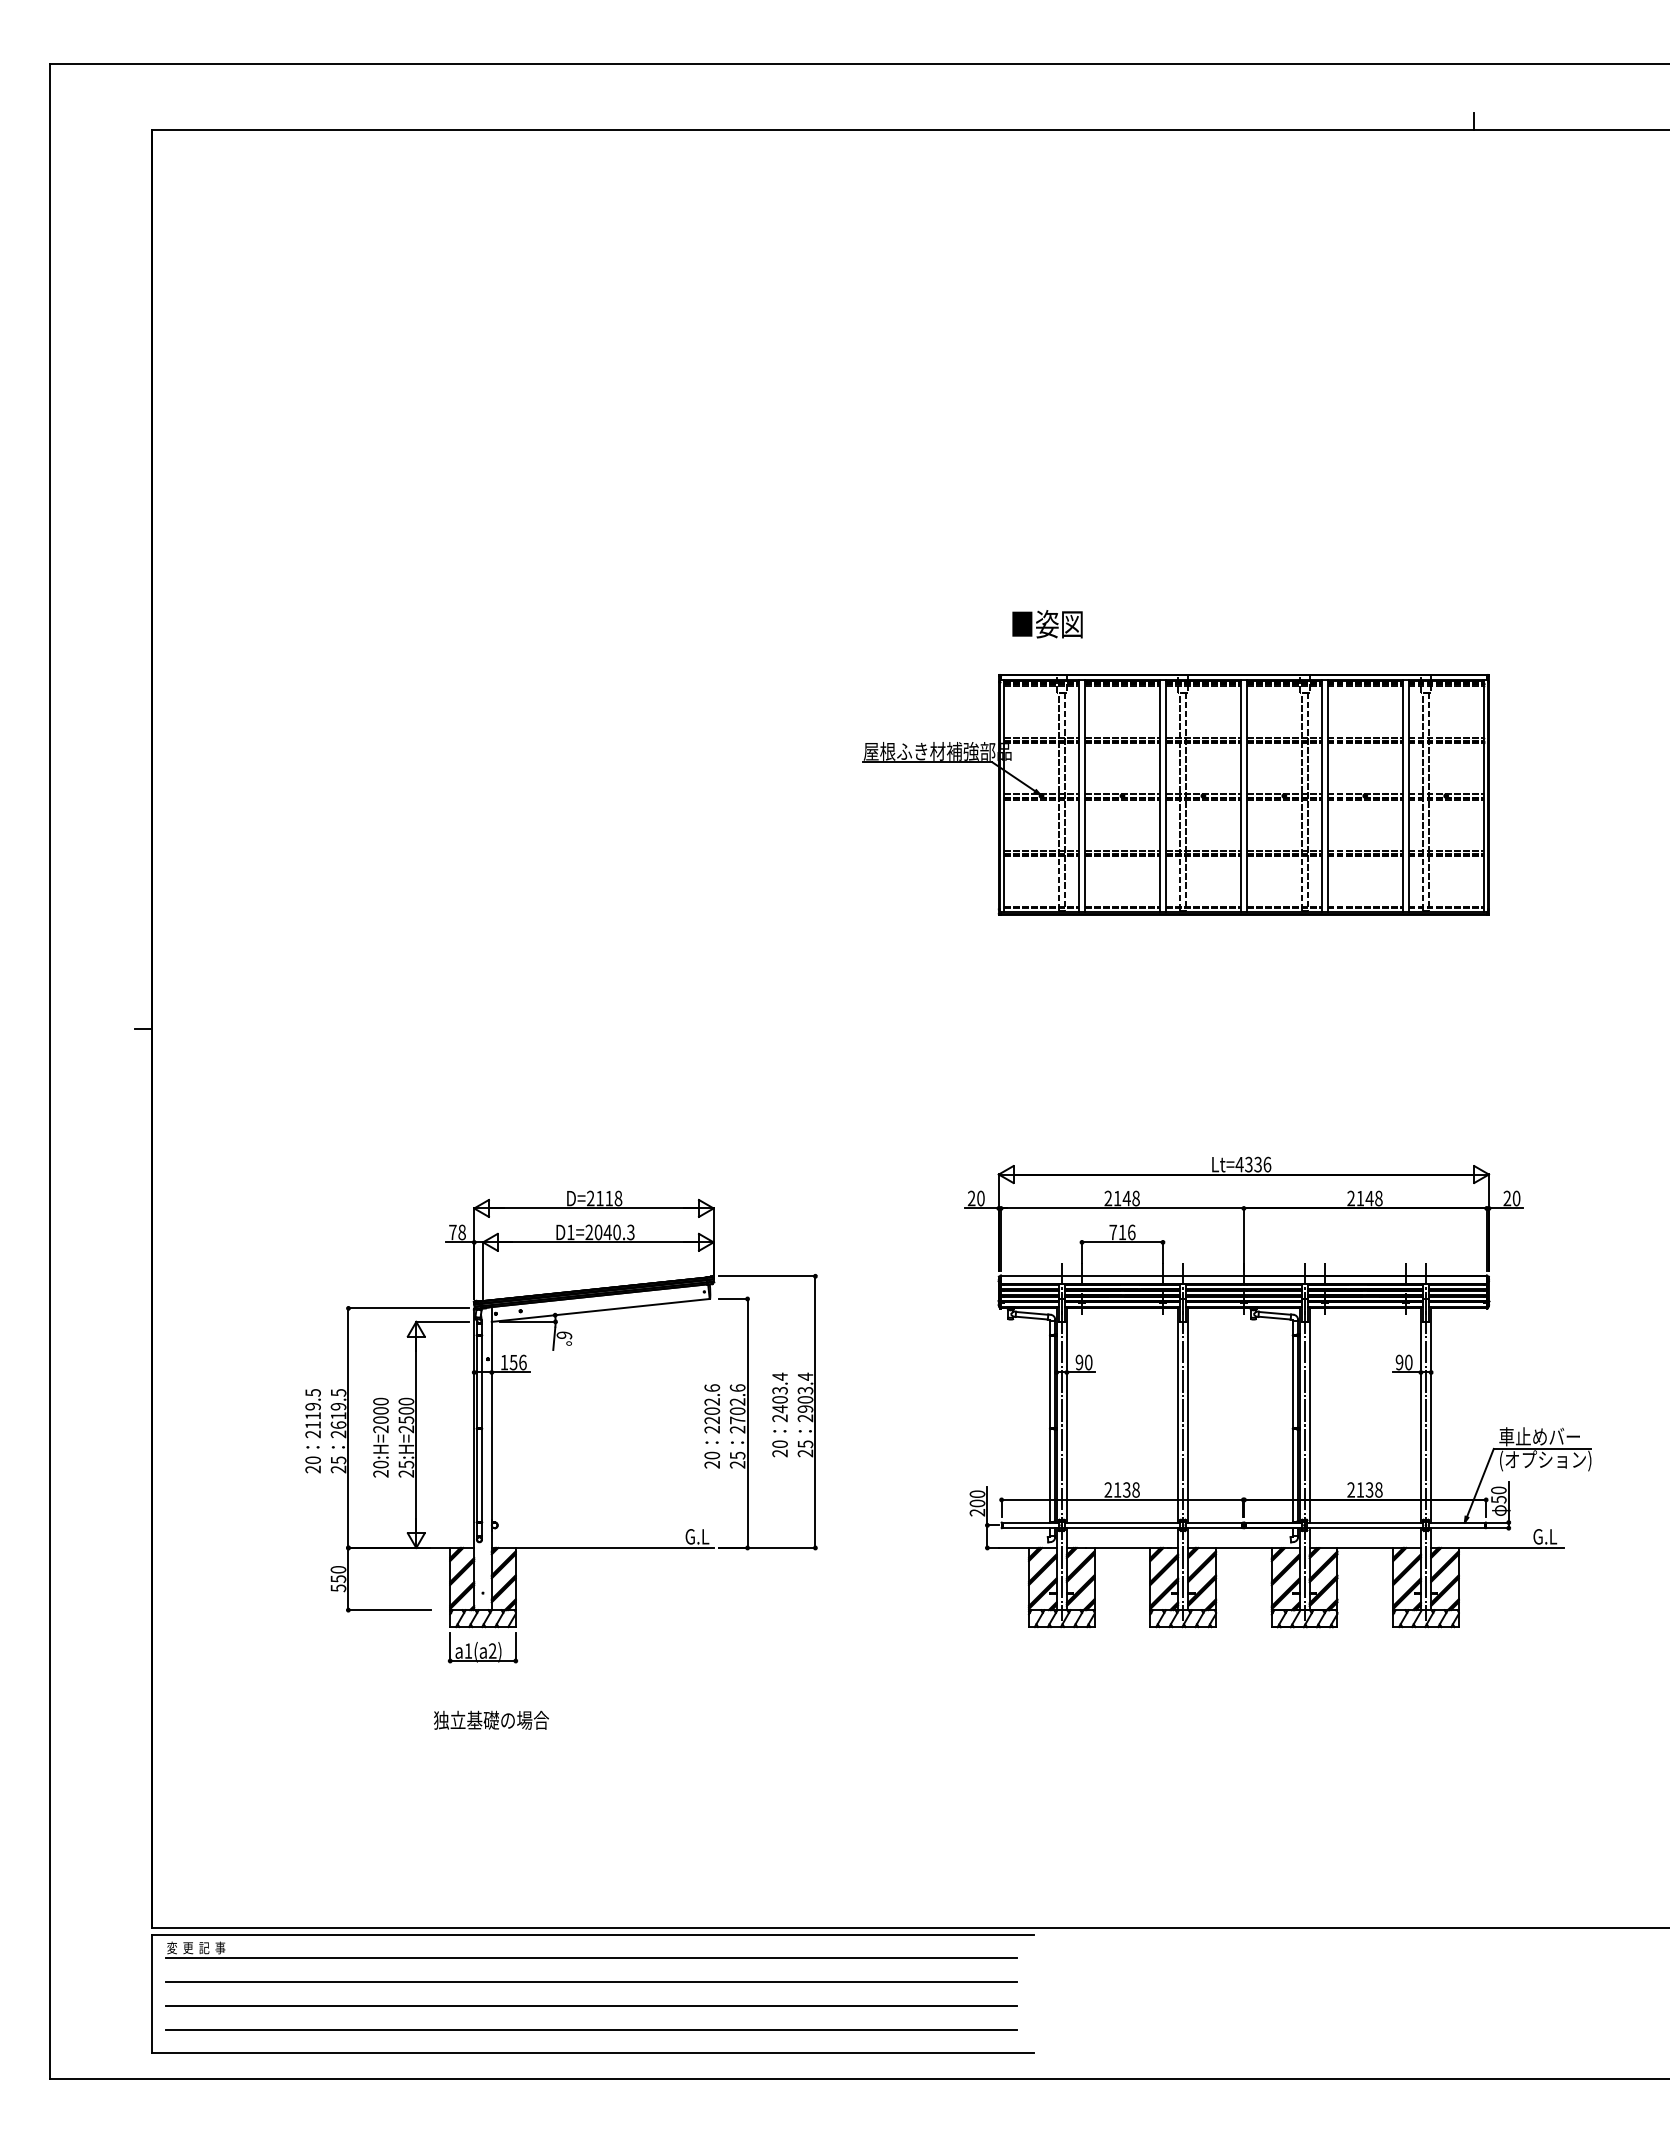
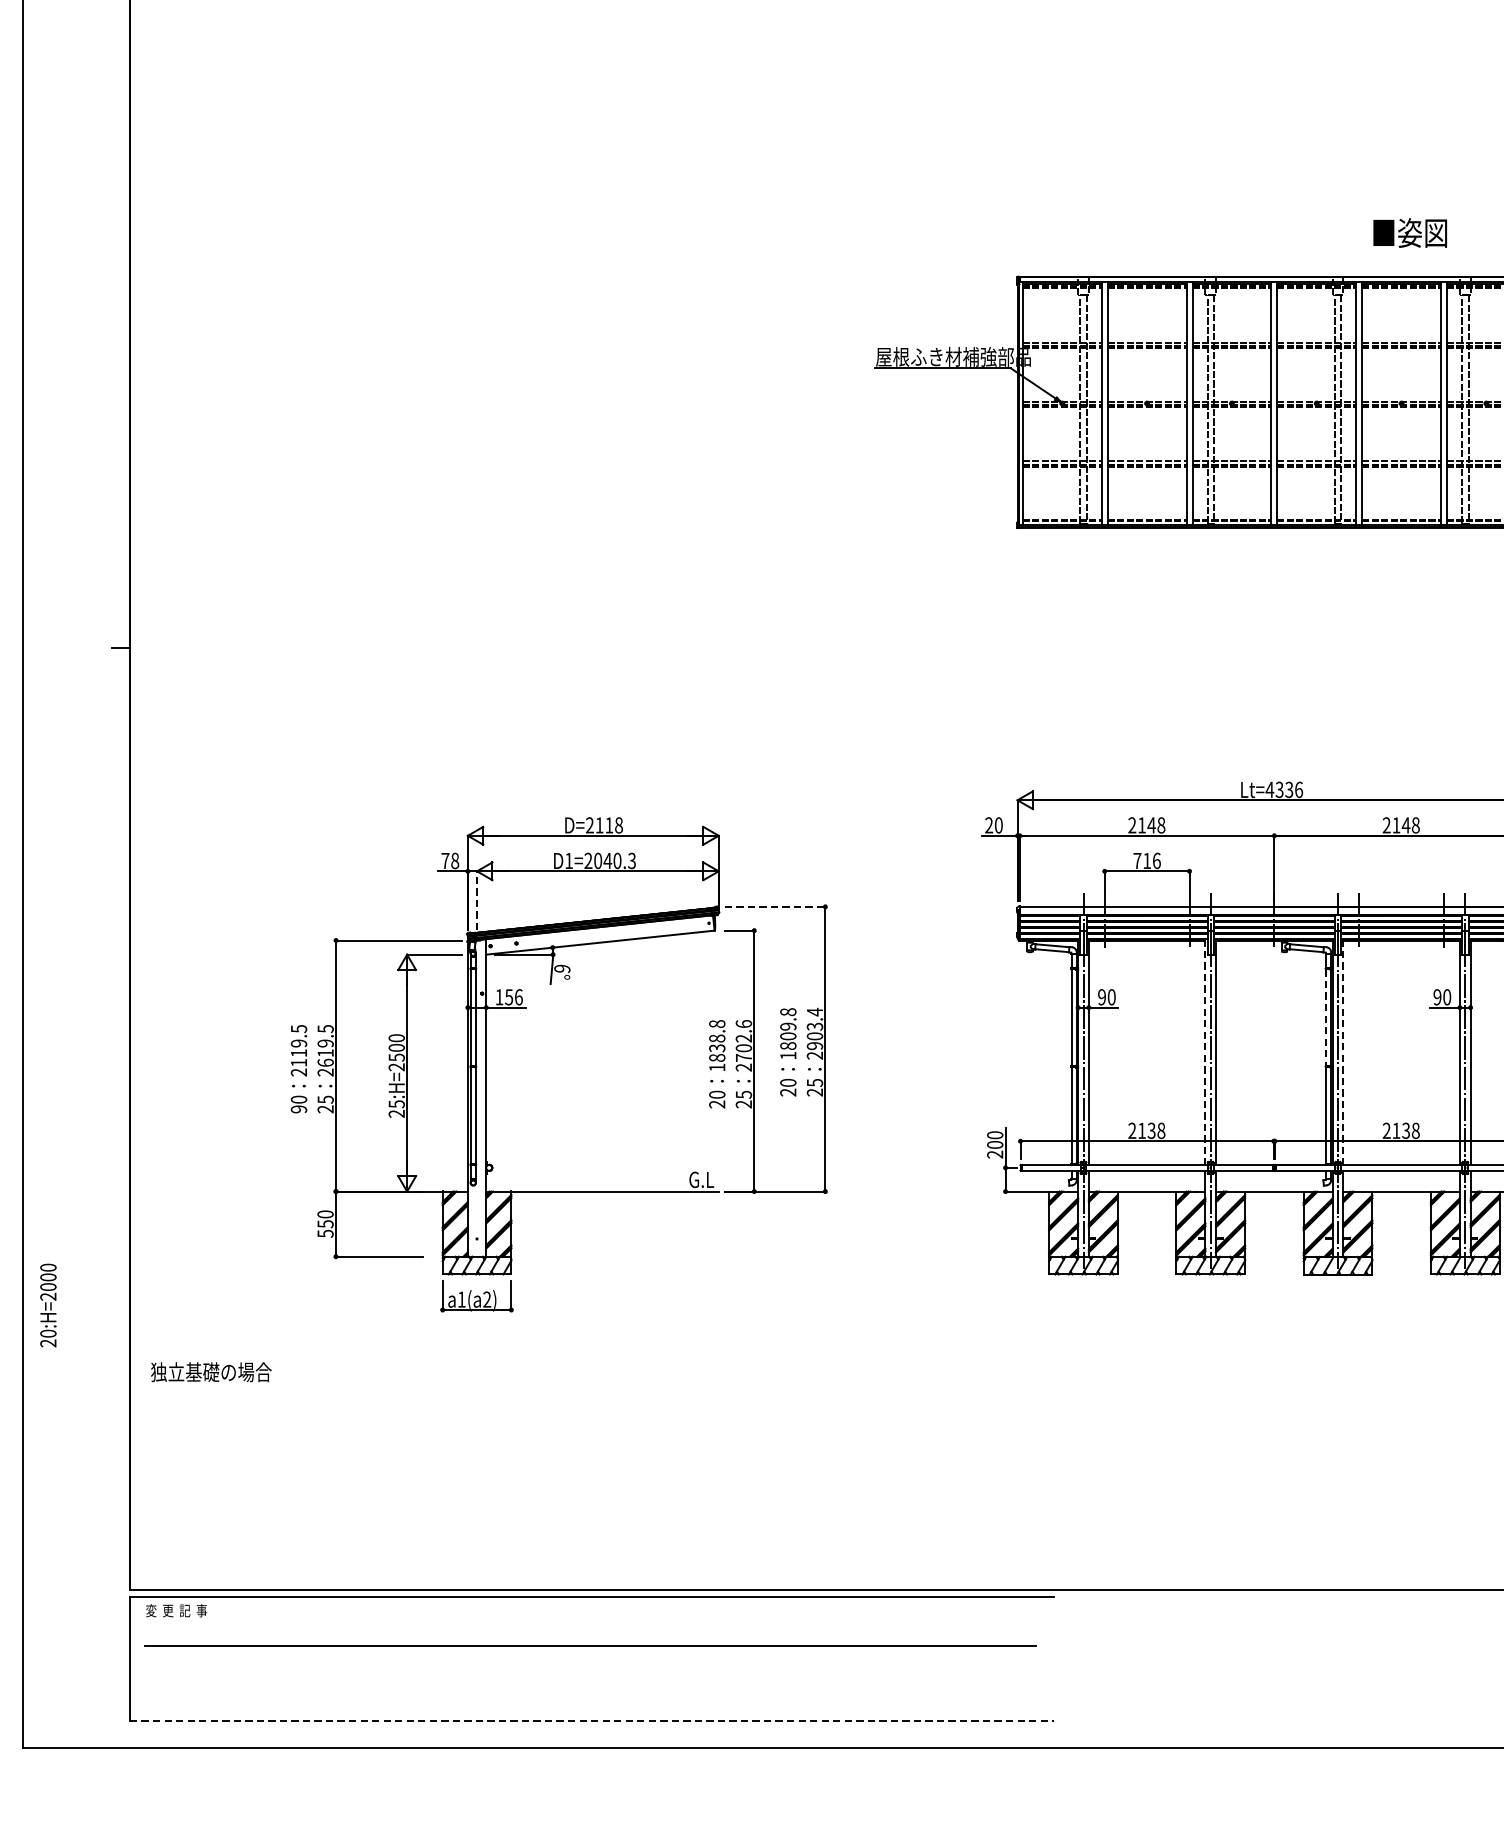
text: (1047, 624) -> (1410, 233), moved
line: (483, 1269) -> (477, 899), solid -> dashed
line: (767, 1276) -> (775, 907), solid -> dashed
line: (1293, 1382) -> (1326, 1018), solid -> dashed
text: (779, 1397) -> (787, 1033), 2403.4 -> 1809.8
text: (712, 1408) -> (717, 1045), 2202.6 -> 1838.8
line: (1178, 1414) -> (1205, 1051), solid -> dashed
line: (1309, 1414) -> (1343, 1051), solid -> dashed
text: (380, 1437) -> (47, 1305), moved
text: (313, 1469) -> (299, 1109), 20 -> 90
text: (491, 1719) -> (211, 1371), moved
line: (591, 1958) -> (590, 1621), removed
line: (591, 2005) -> (590, 1671), removed
line: (591, 2029) -> (590, 1696), removed
line: (592, 2053) -> (591, 1721), solid -> dashed

